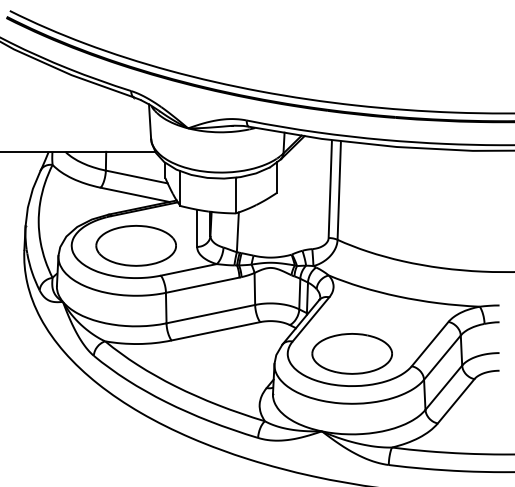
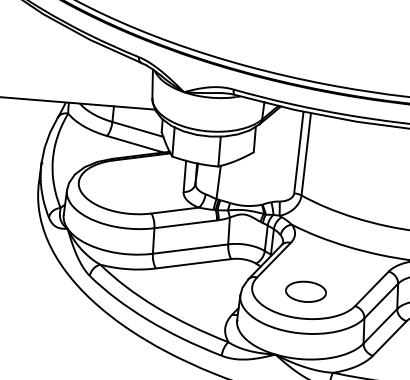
part: (135, 245) -> (132, 186), removed
part: (351, 353) -> (305, 291), size x0.6

